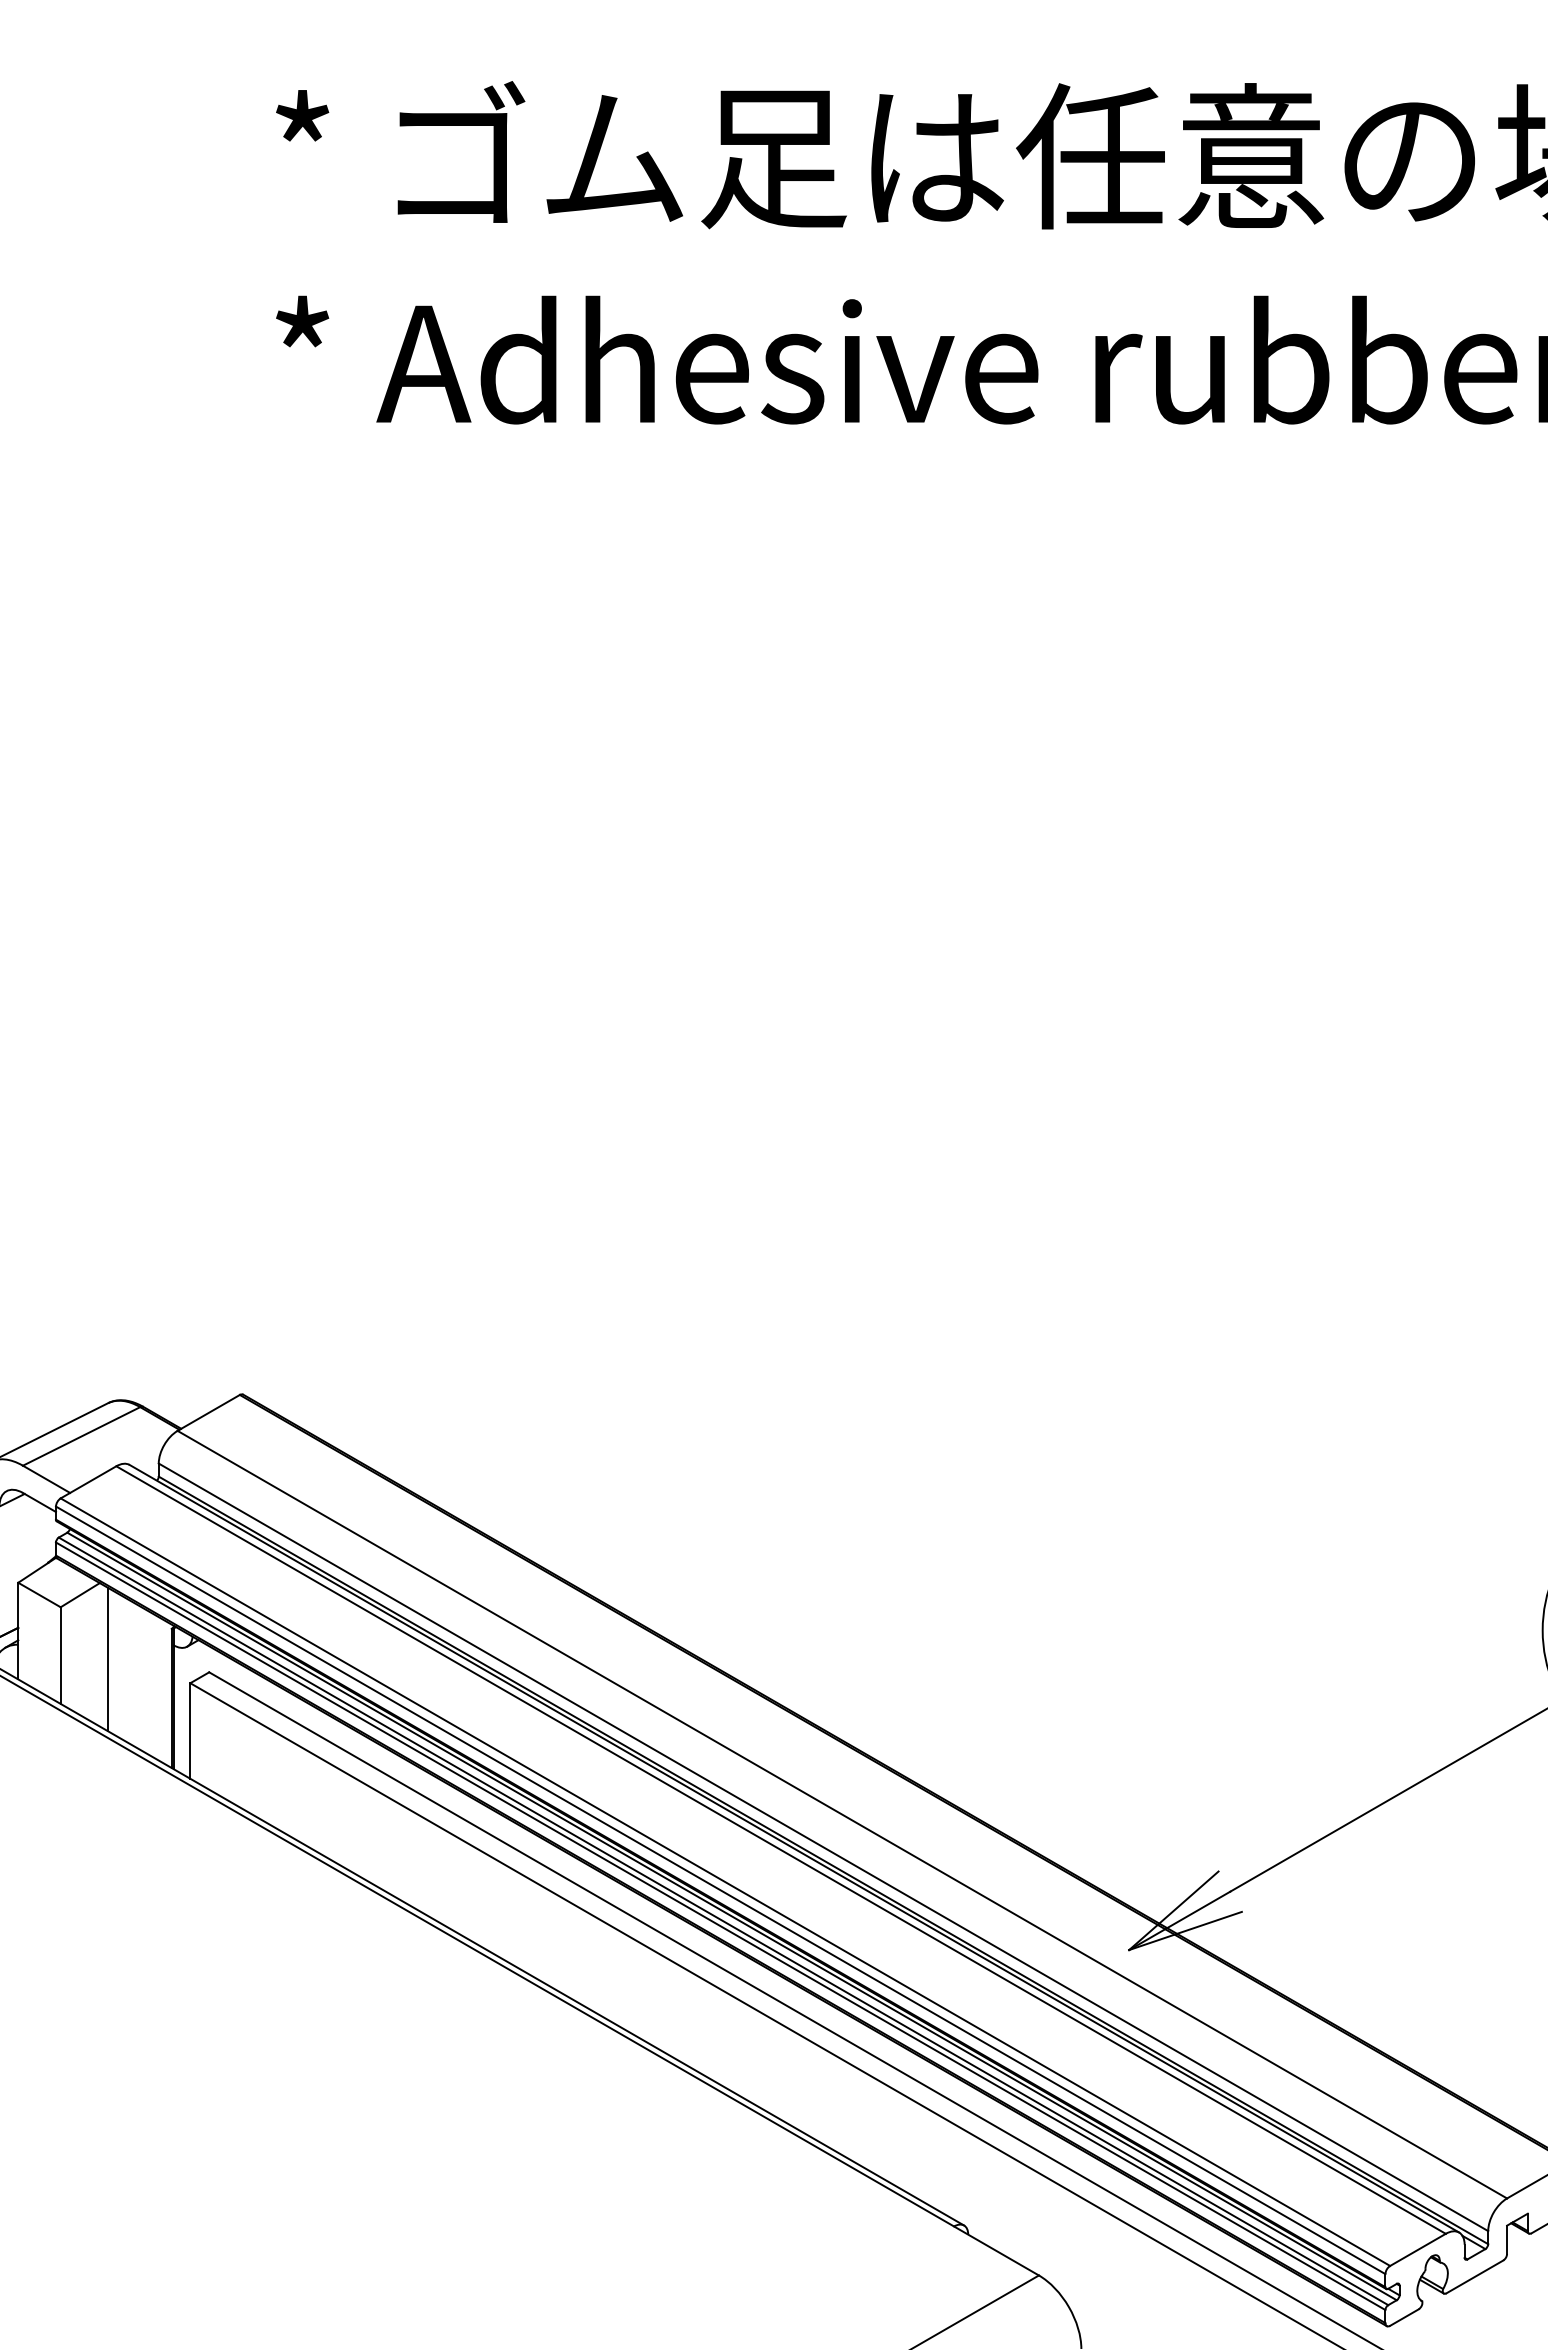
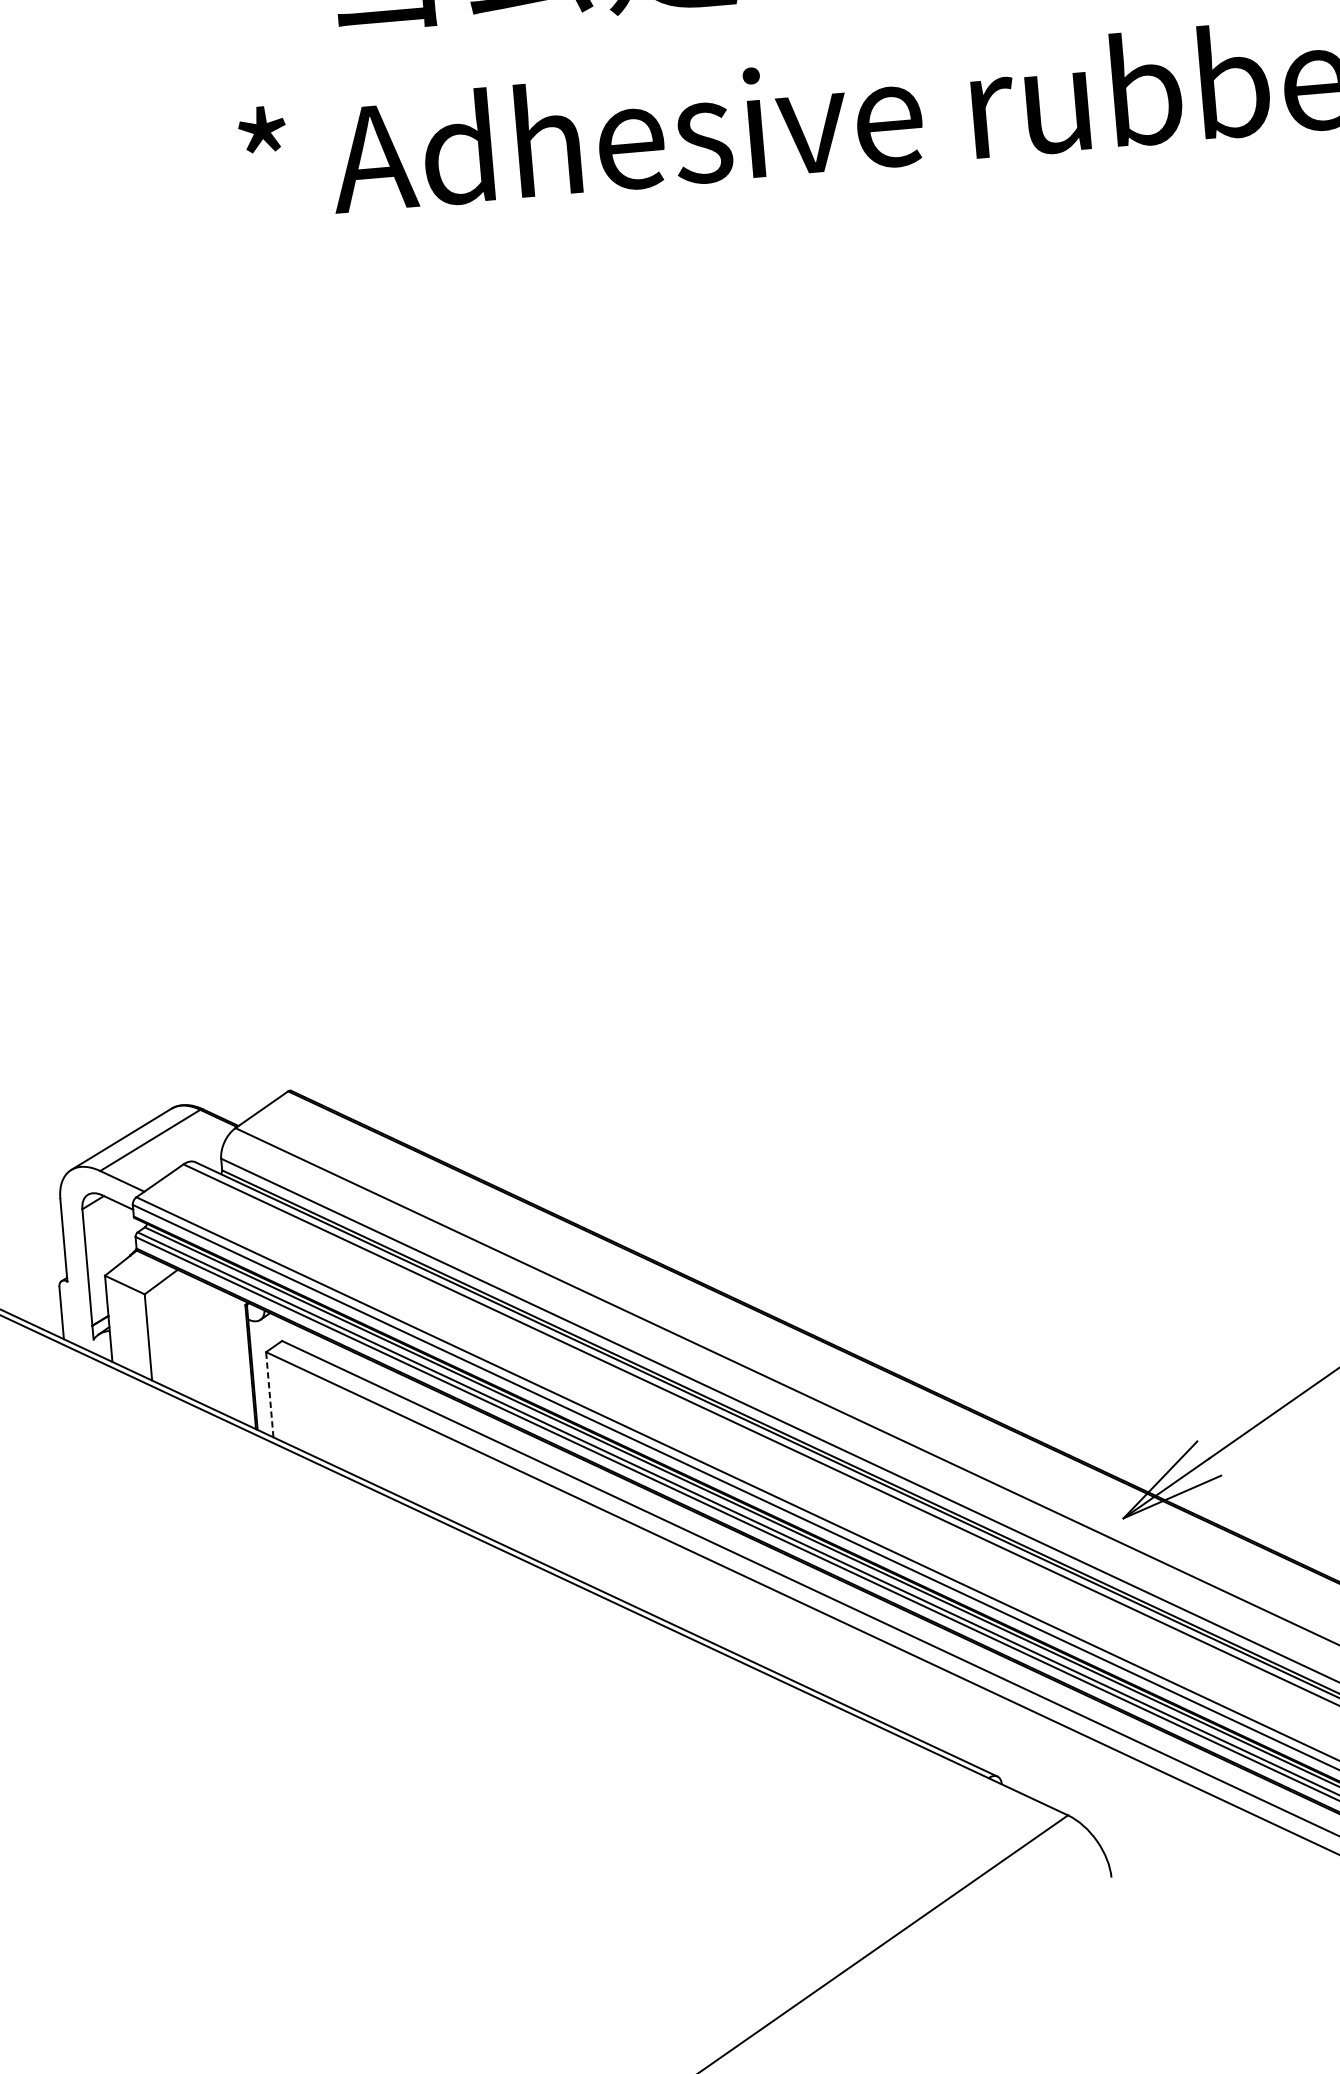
line: (107, 1659) -> (190, 1337), removed
line: (190, 1731) -> (269, 1395), solid -> dashed

